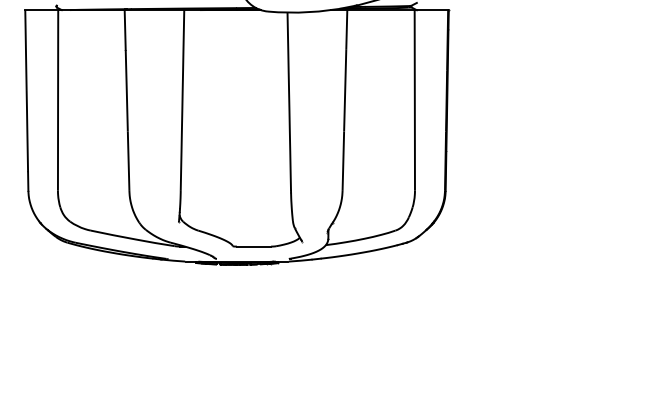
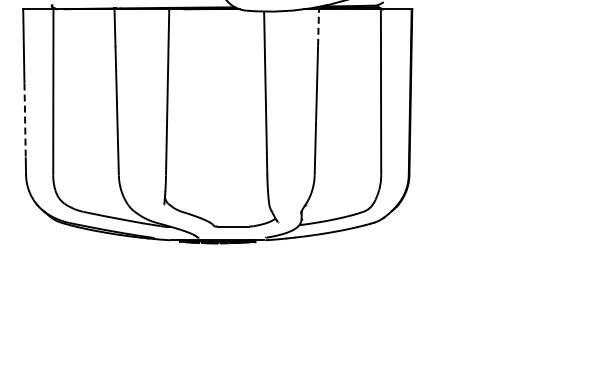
line: (346, 28) -> (318, 26), solid -> dashed
line: (27, 132) -> (25, 121), solid -> dashed

